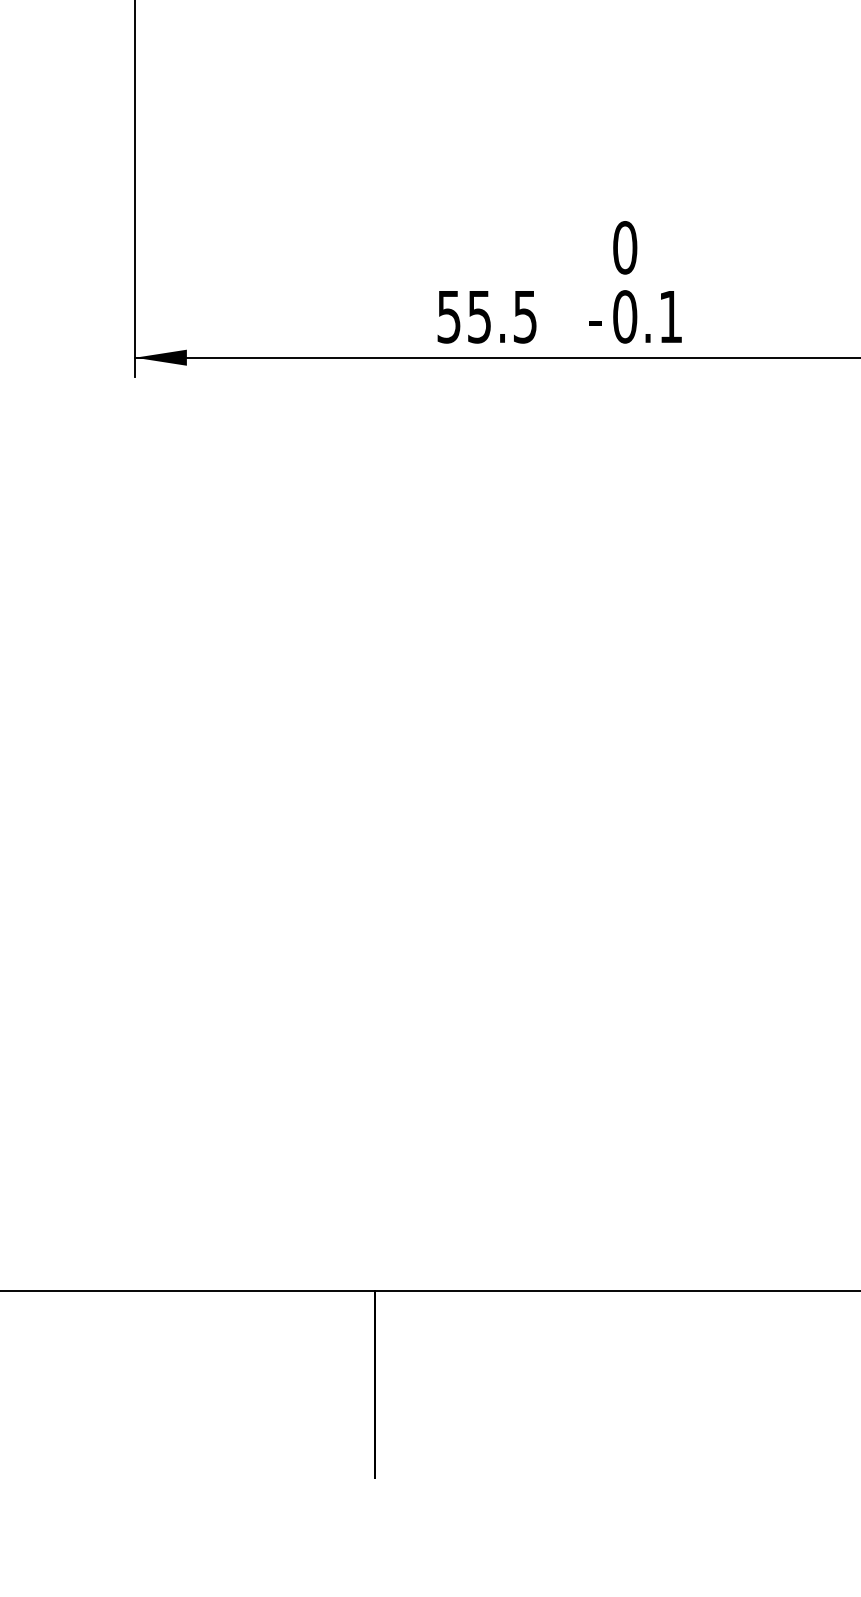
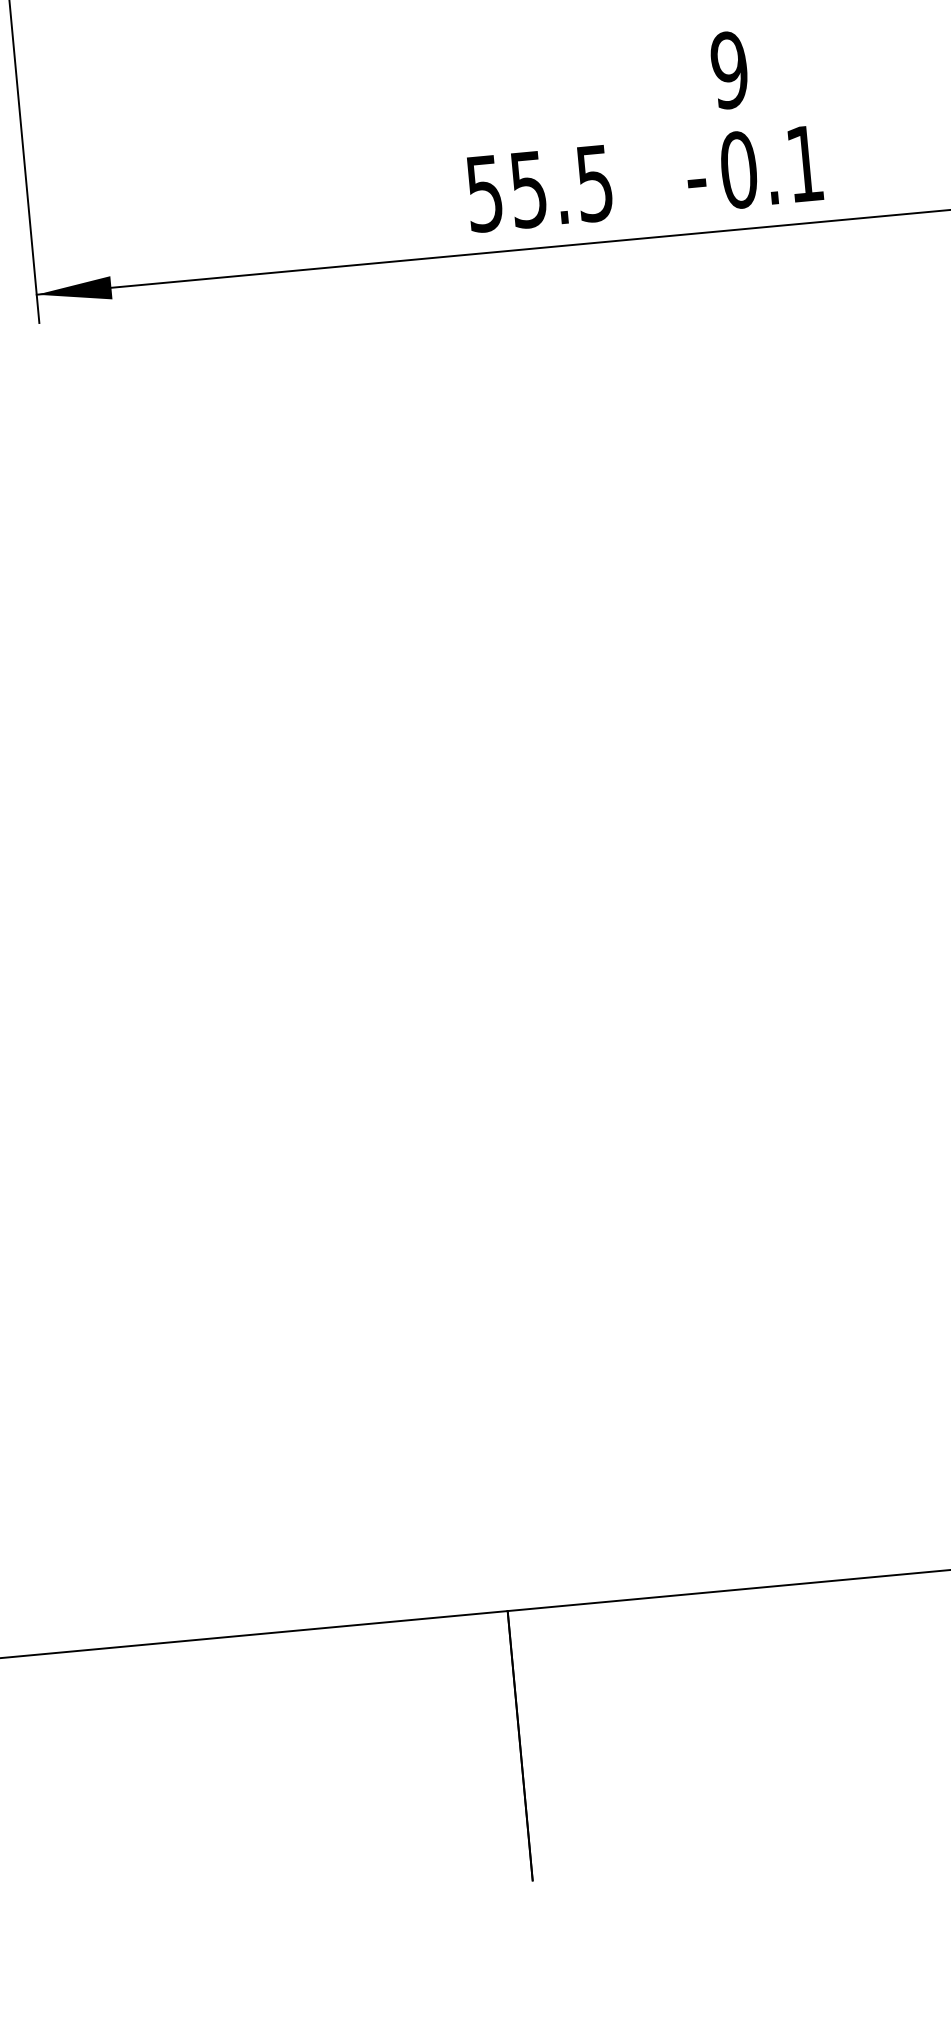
text: (625, 247) -> (730, 69), 0 -> 9

